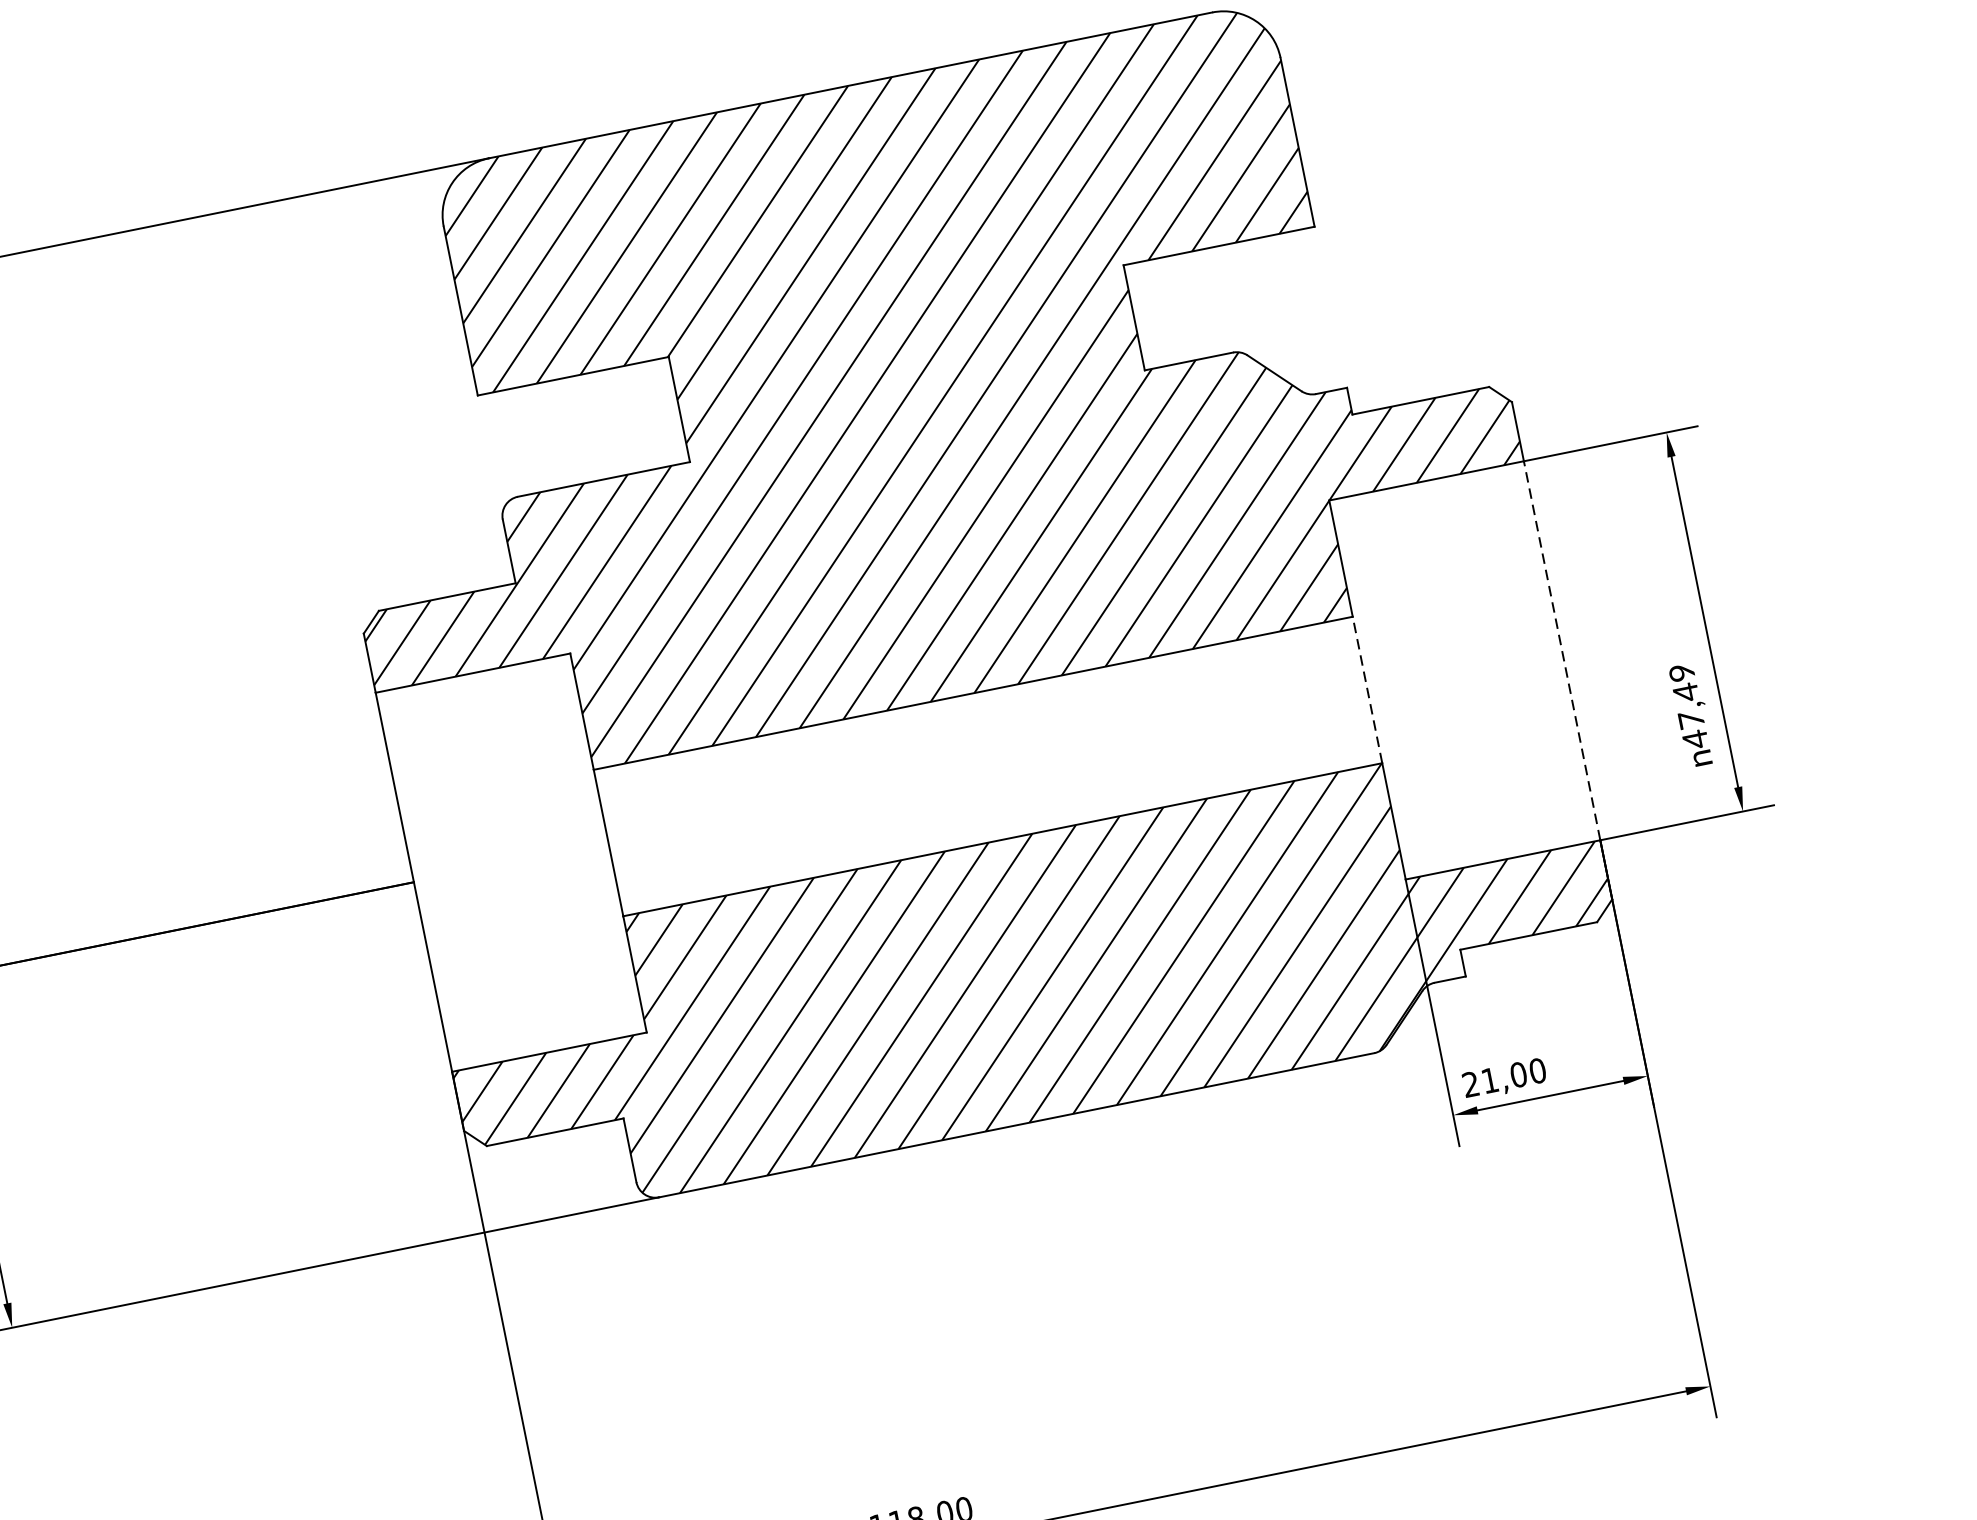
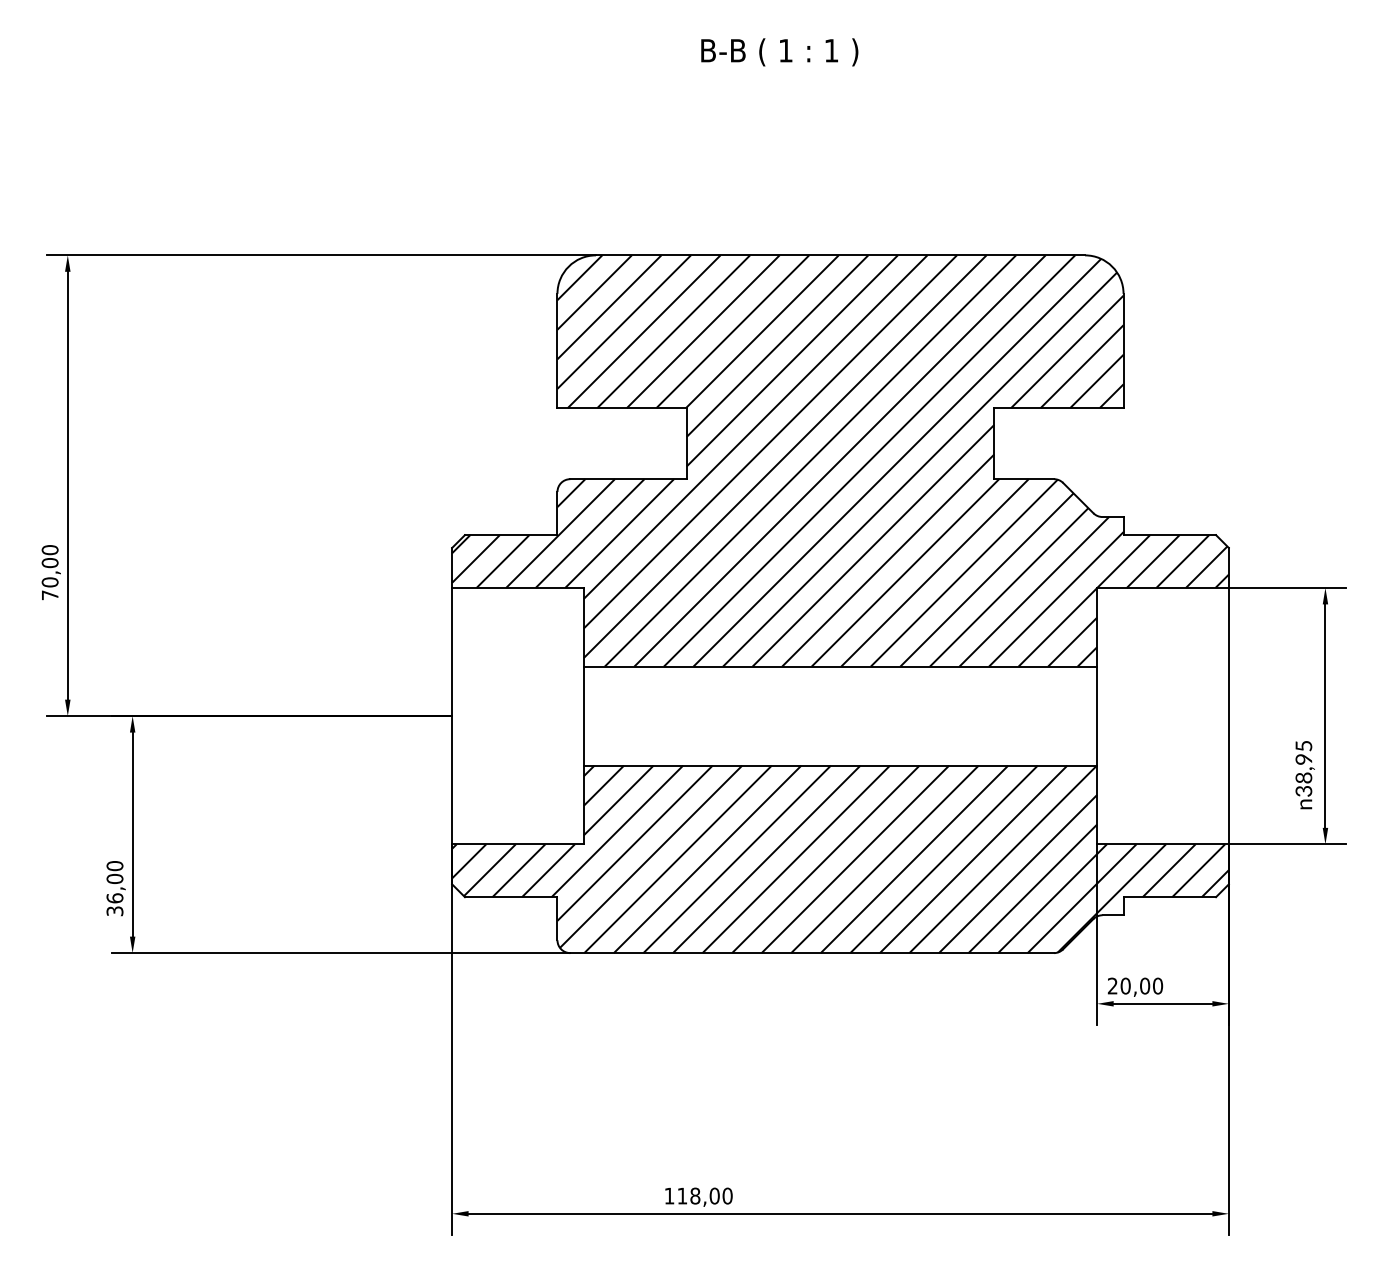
line: (1561, 649) -> (1228, 715), dashed -> solid
line: (1368, 690) -> (1097, 716), dashed -> solid
text: (1688, 707) -> (1303, 769), 47,49 -> 38,95
text: (1489, 1079) -> (1125, 985), 21,00 -> 20,00

